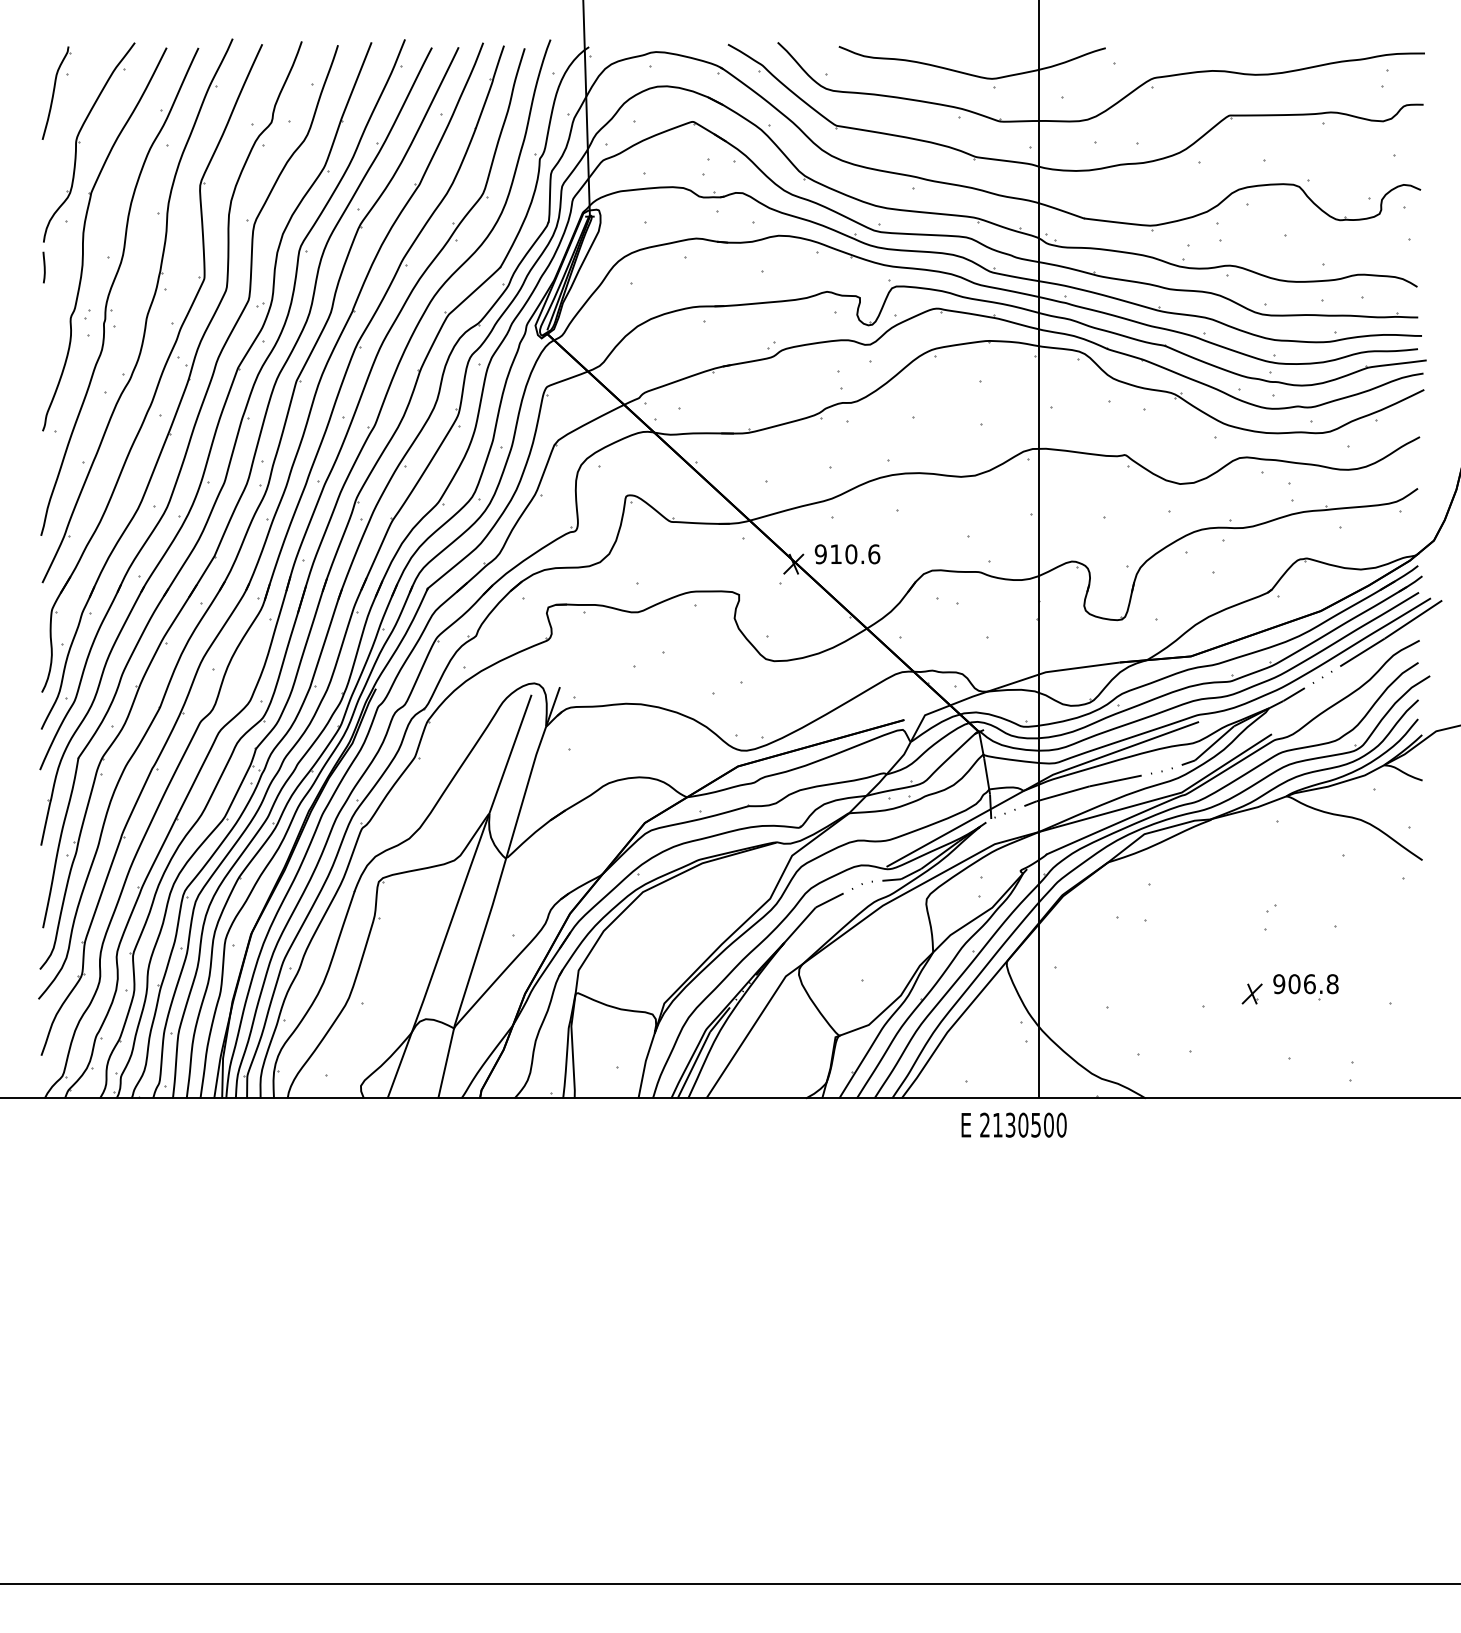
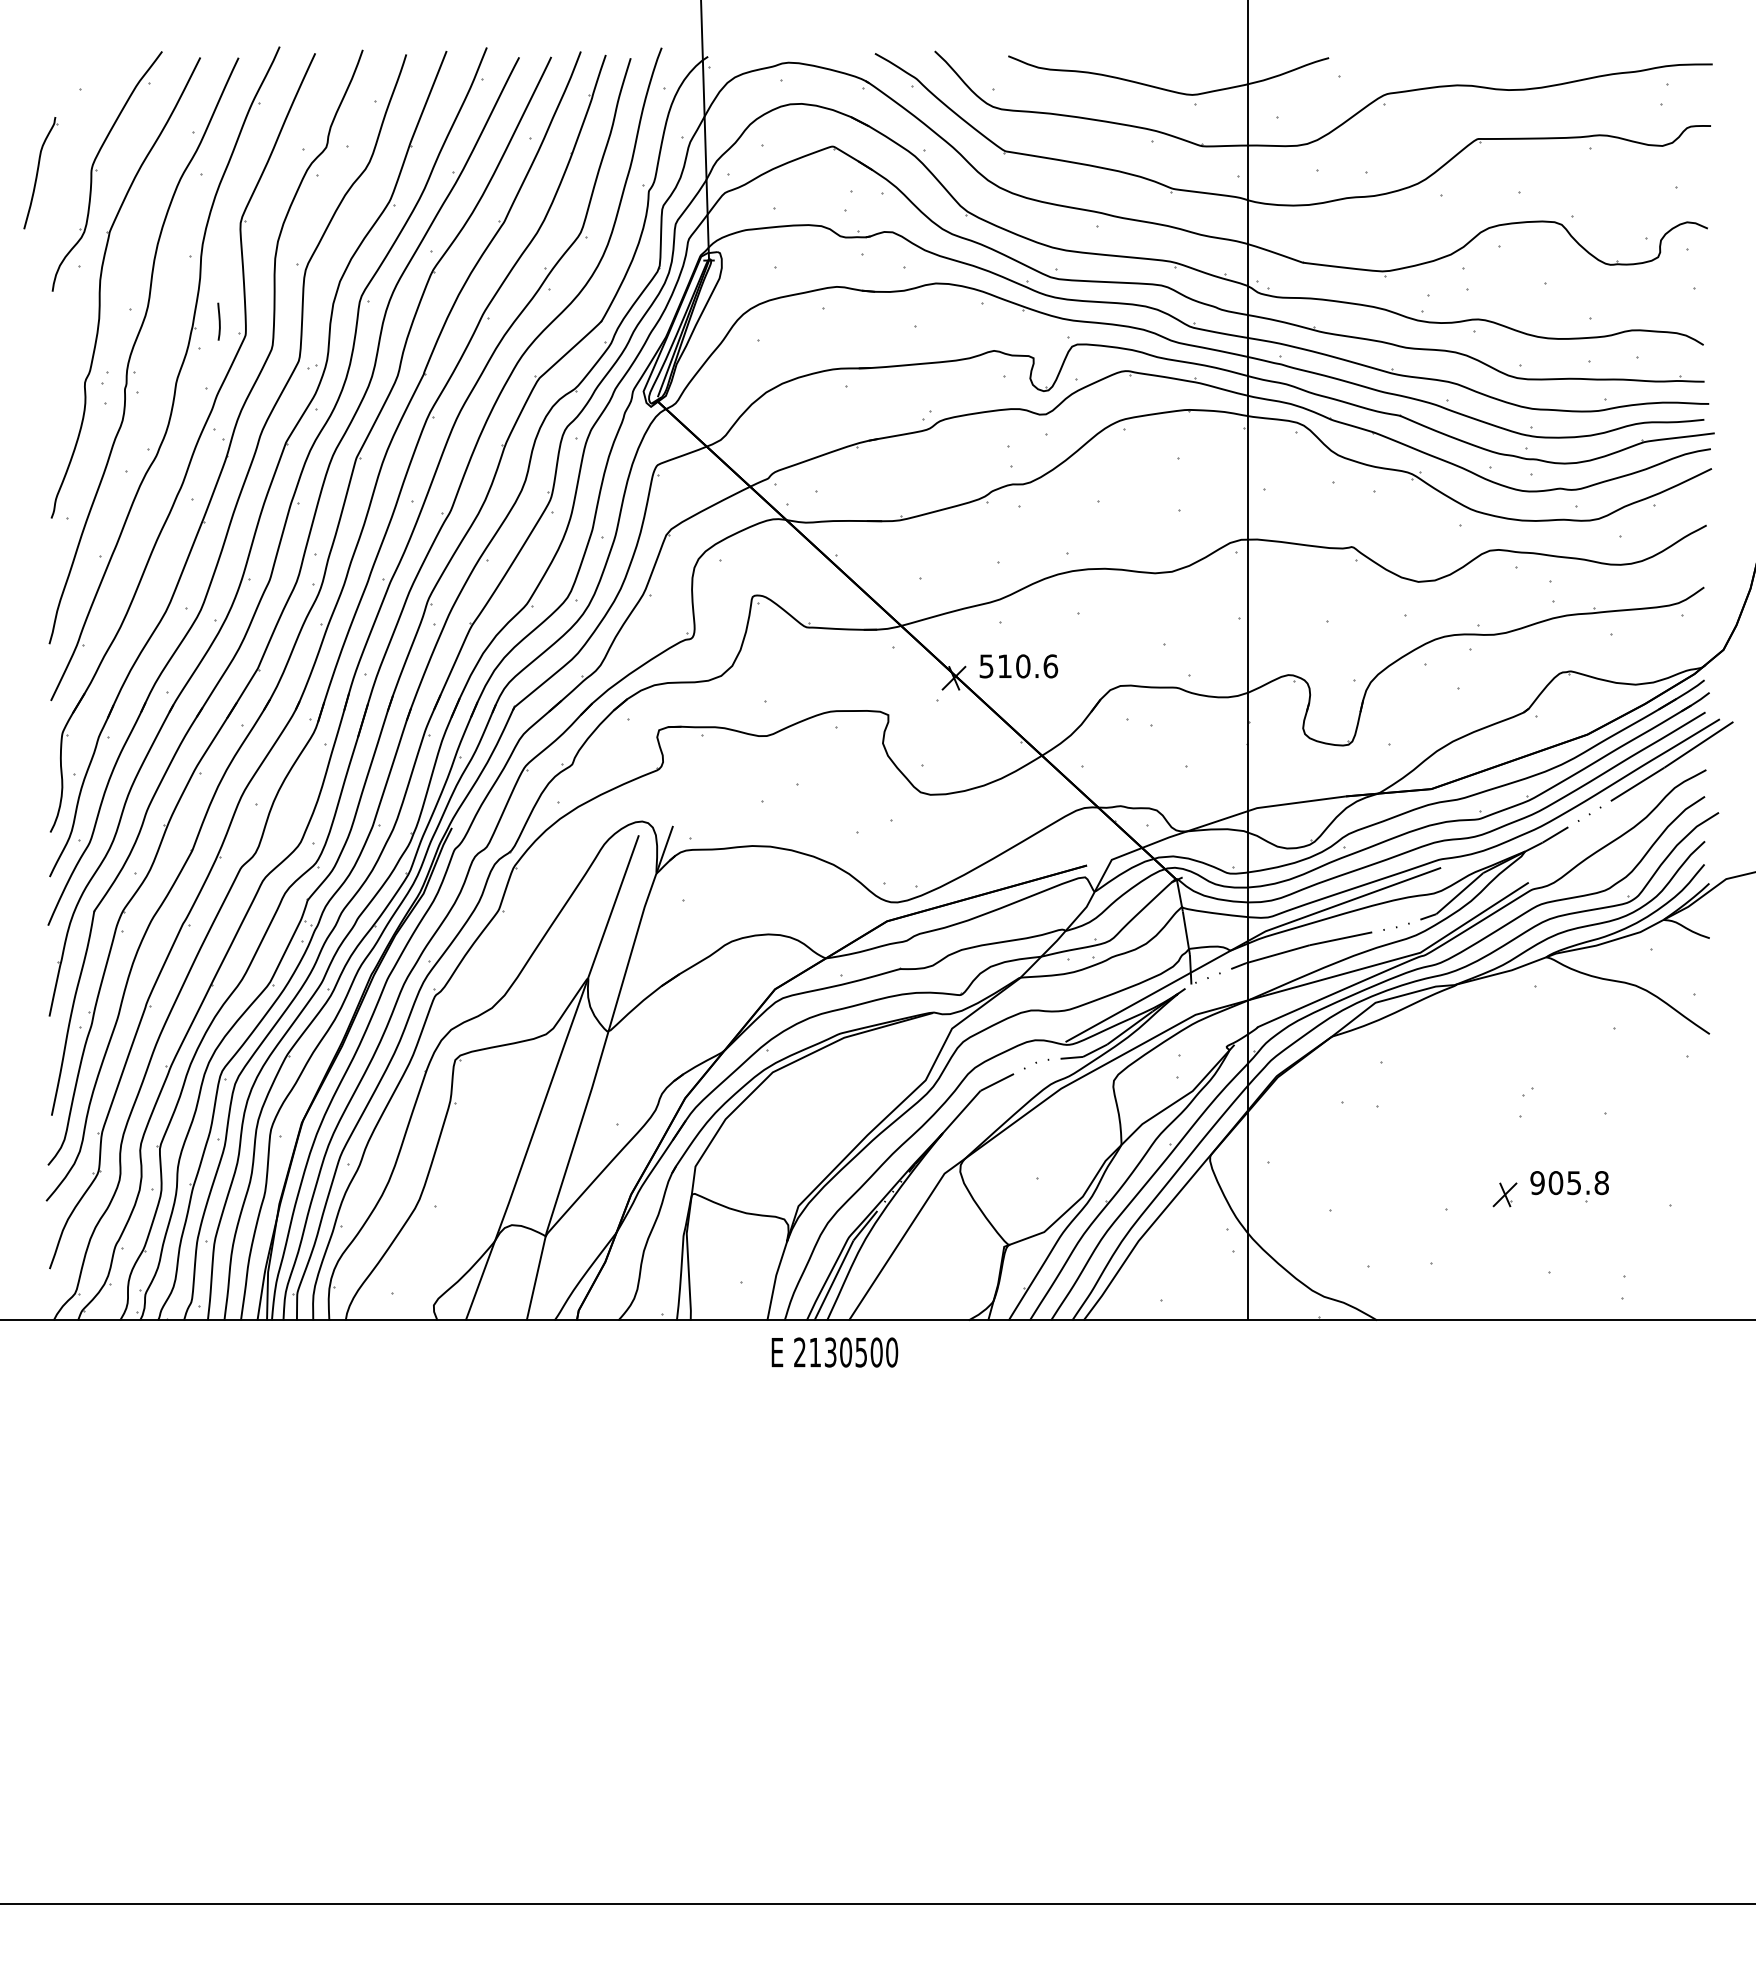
part: (56, 93) -> (40, 173), moved
curve: (43, 267) -> (218, 321), moved
text: (820, 554) -> (986, 666), 910.6 -> 510.6
text: (1309, 984) -> (1574, 1183), 906.8 -> 905.8
text: (1013, 1125) -> (834, 1352), moved

